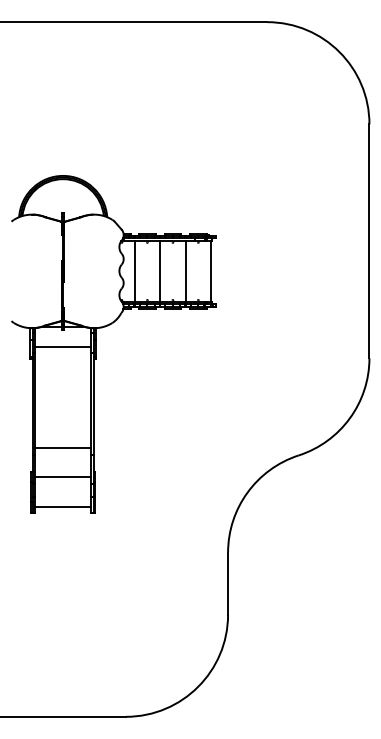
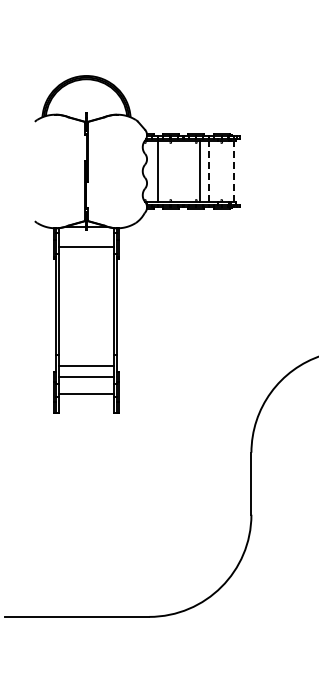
line: (185, 270) -> (208, 170), solid -> dashed
line: (211, 270) -> (234, 170), solid -> dashed
line: (160, 271) -> (200, 171), moved
line: (63, 448) -> (86, 366), moved
line: (63, 507) -> (86, 394), moved

